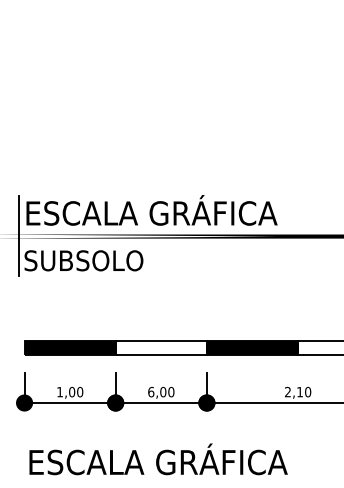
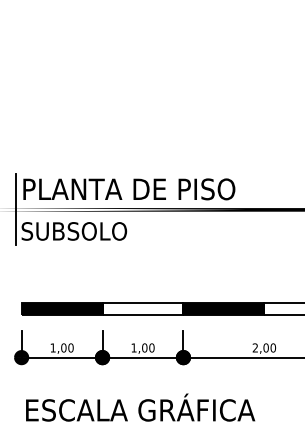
text: (153, 210) -> (136, 186), ESCALA GRÁFICA -> PLANTA DE PISO
text: (151, 391) -> (134, 347), 6,00 -> 1,00
text: (300, 391) -> (266, 347), 2,10 -> 2,00

